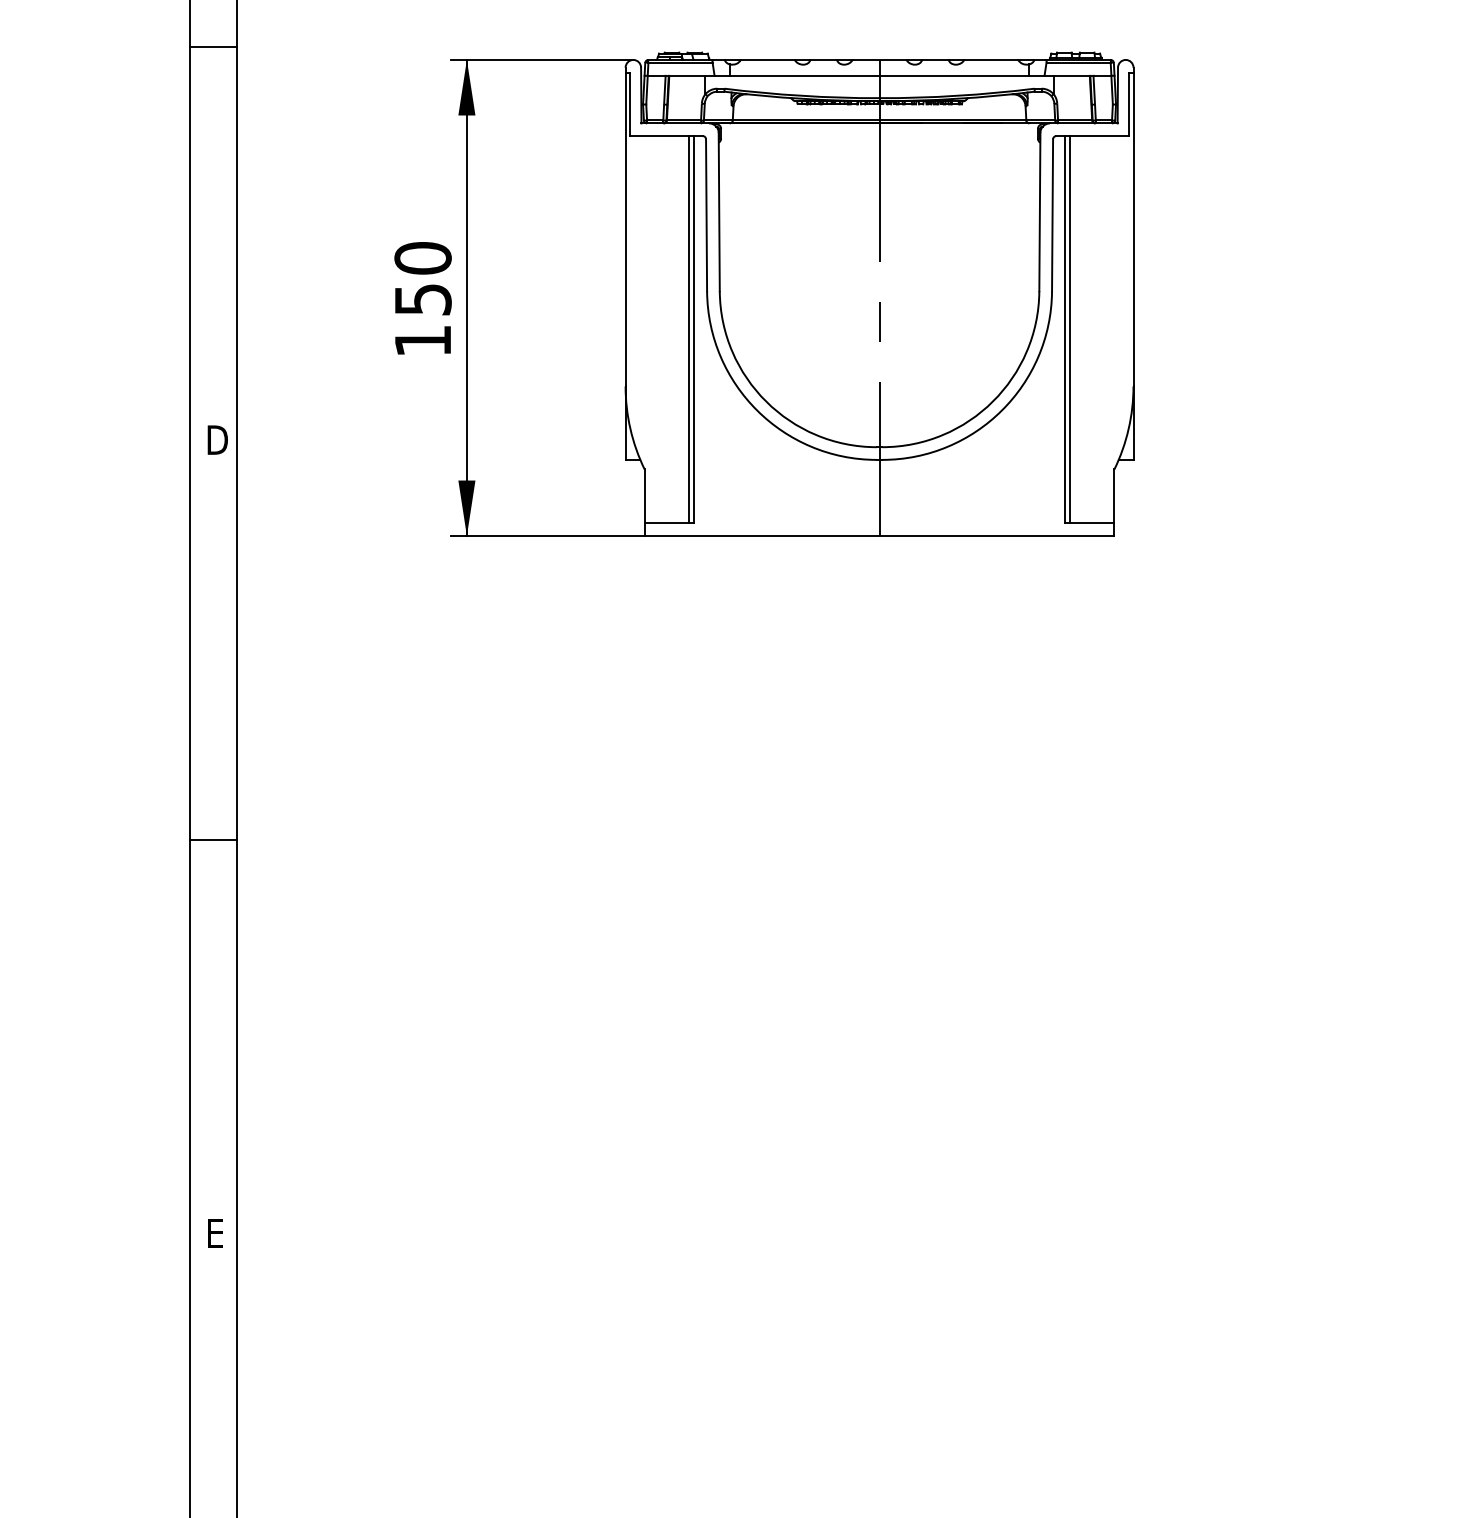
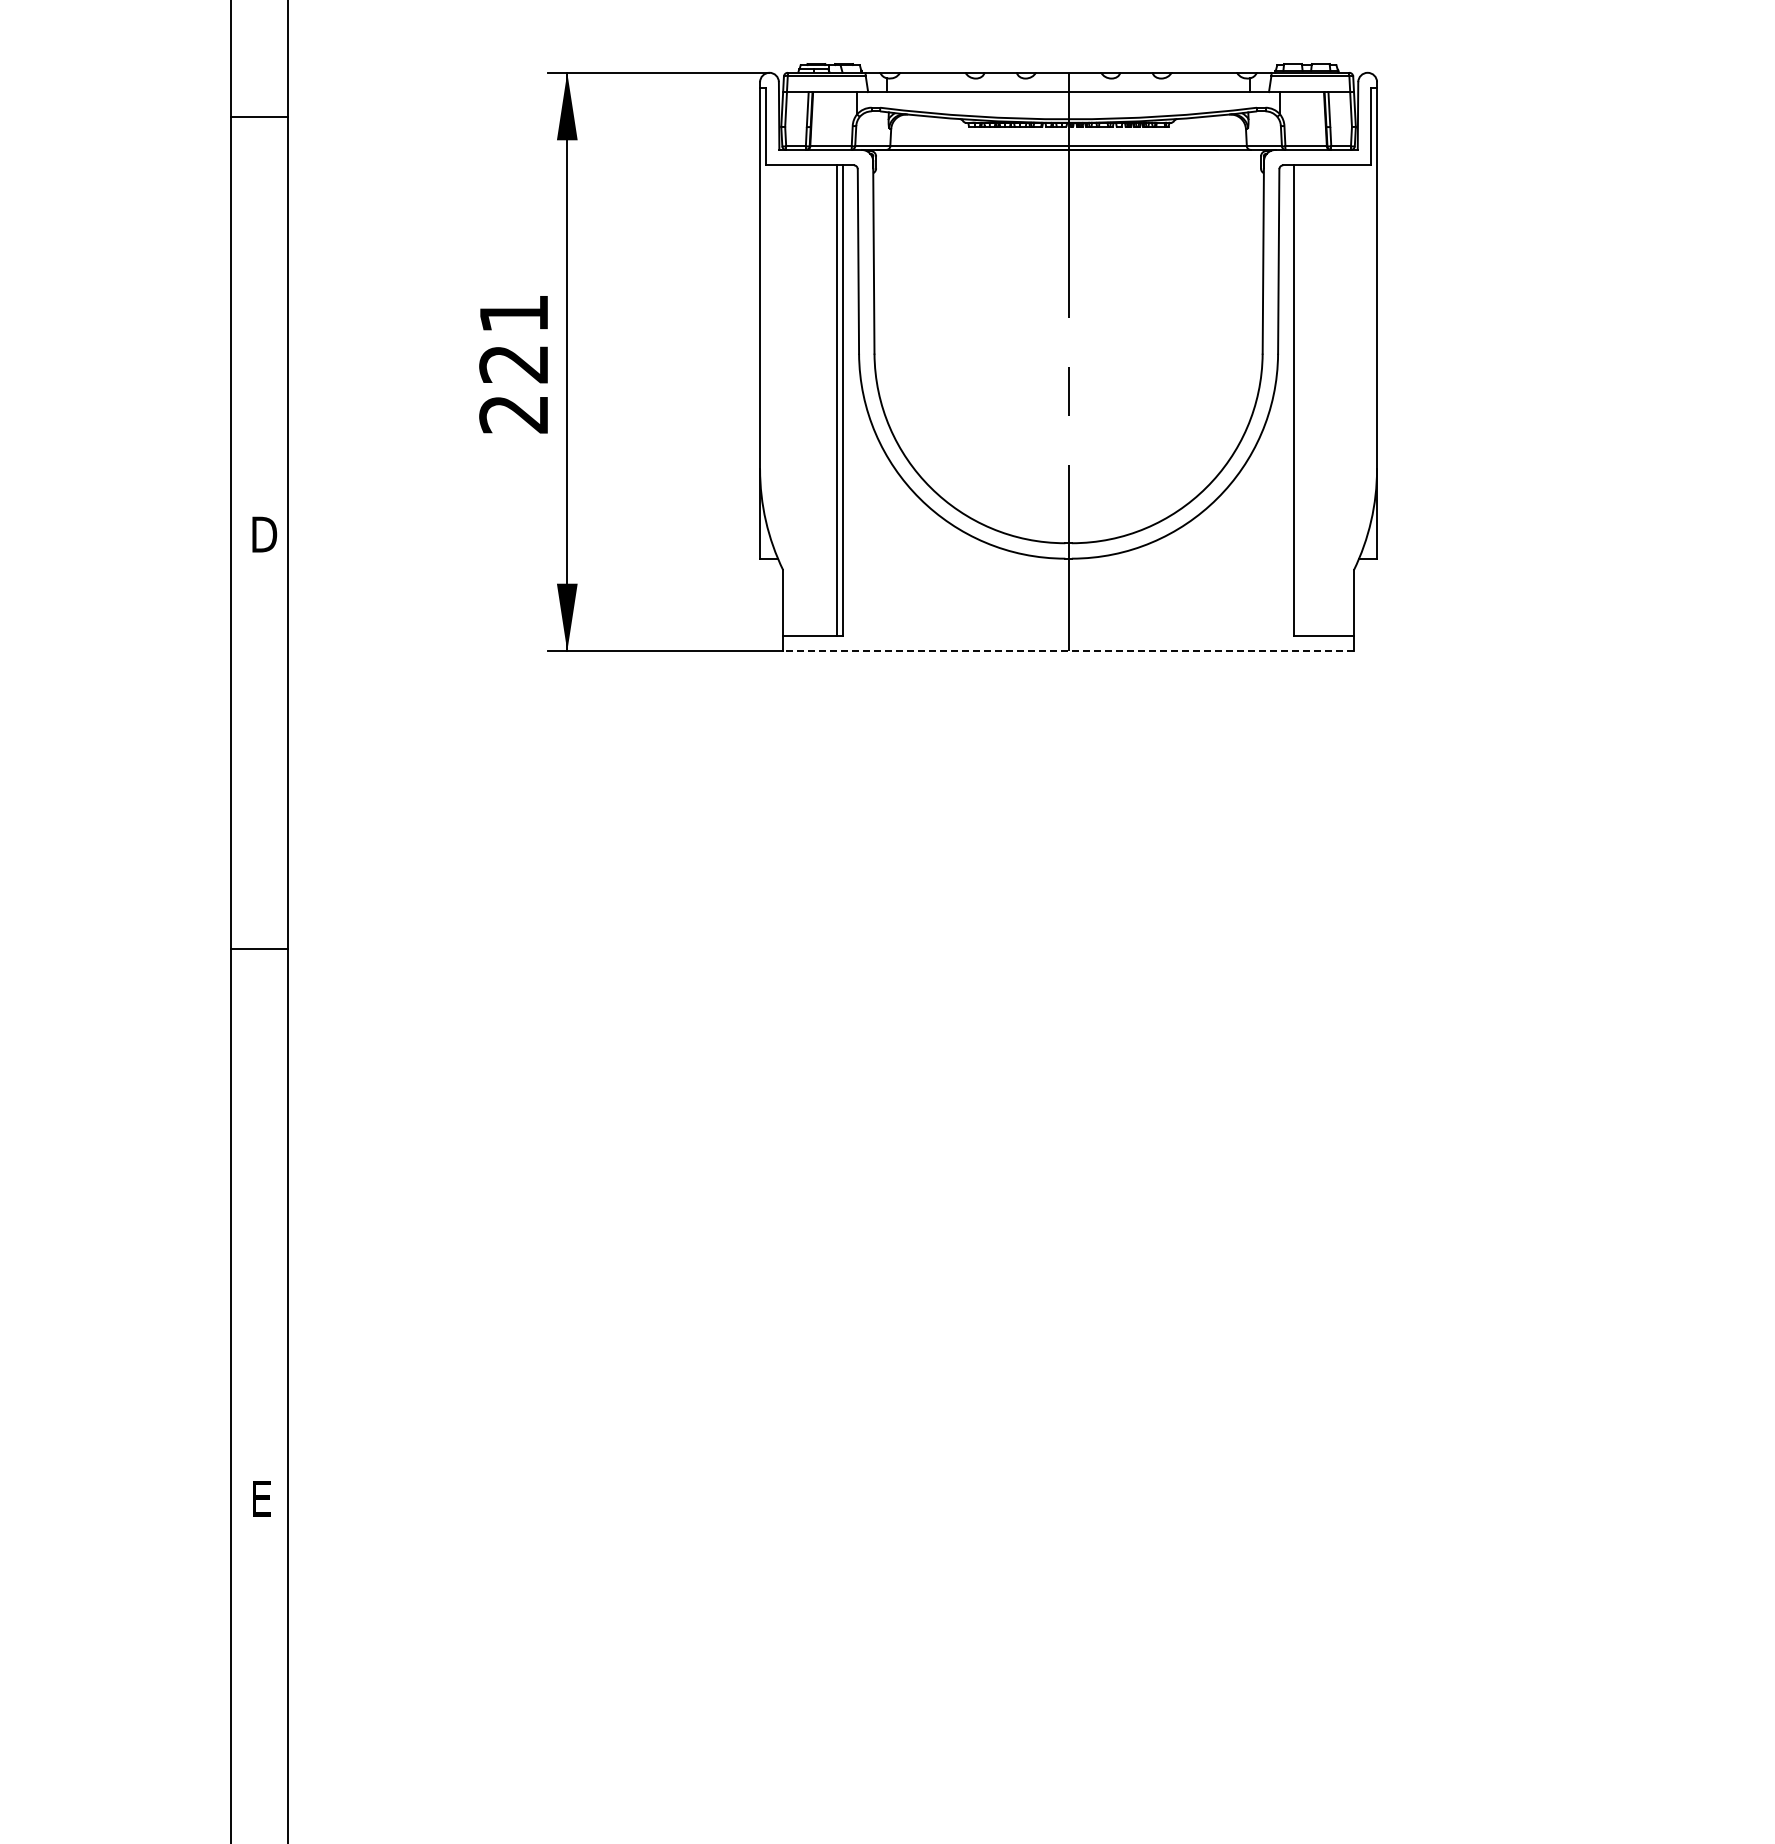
line: (213, 46) -> (259, 116), moved
text: (423, 299) -> (514, 363), 150 -> 221
line: (1069, 329) -> (1299, 400), removed
line: (879, 536) -> (1068, 651), solid -> dashed
line: (213, 840) -> (259, 948), moved

